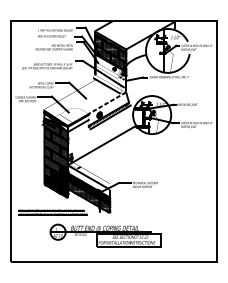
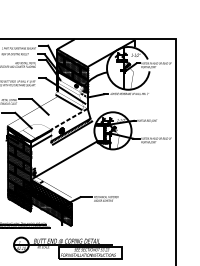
hatch: (88, 181) -> (50, 195), added

